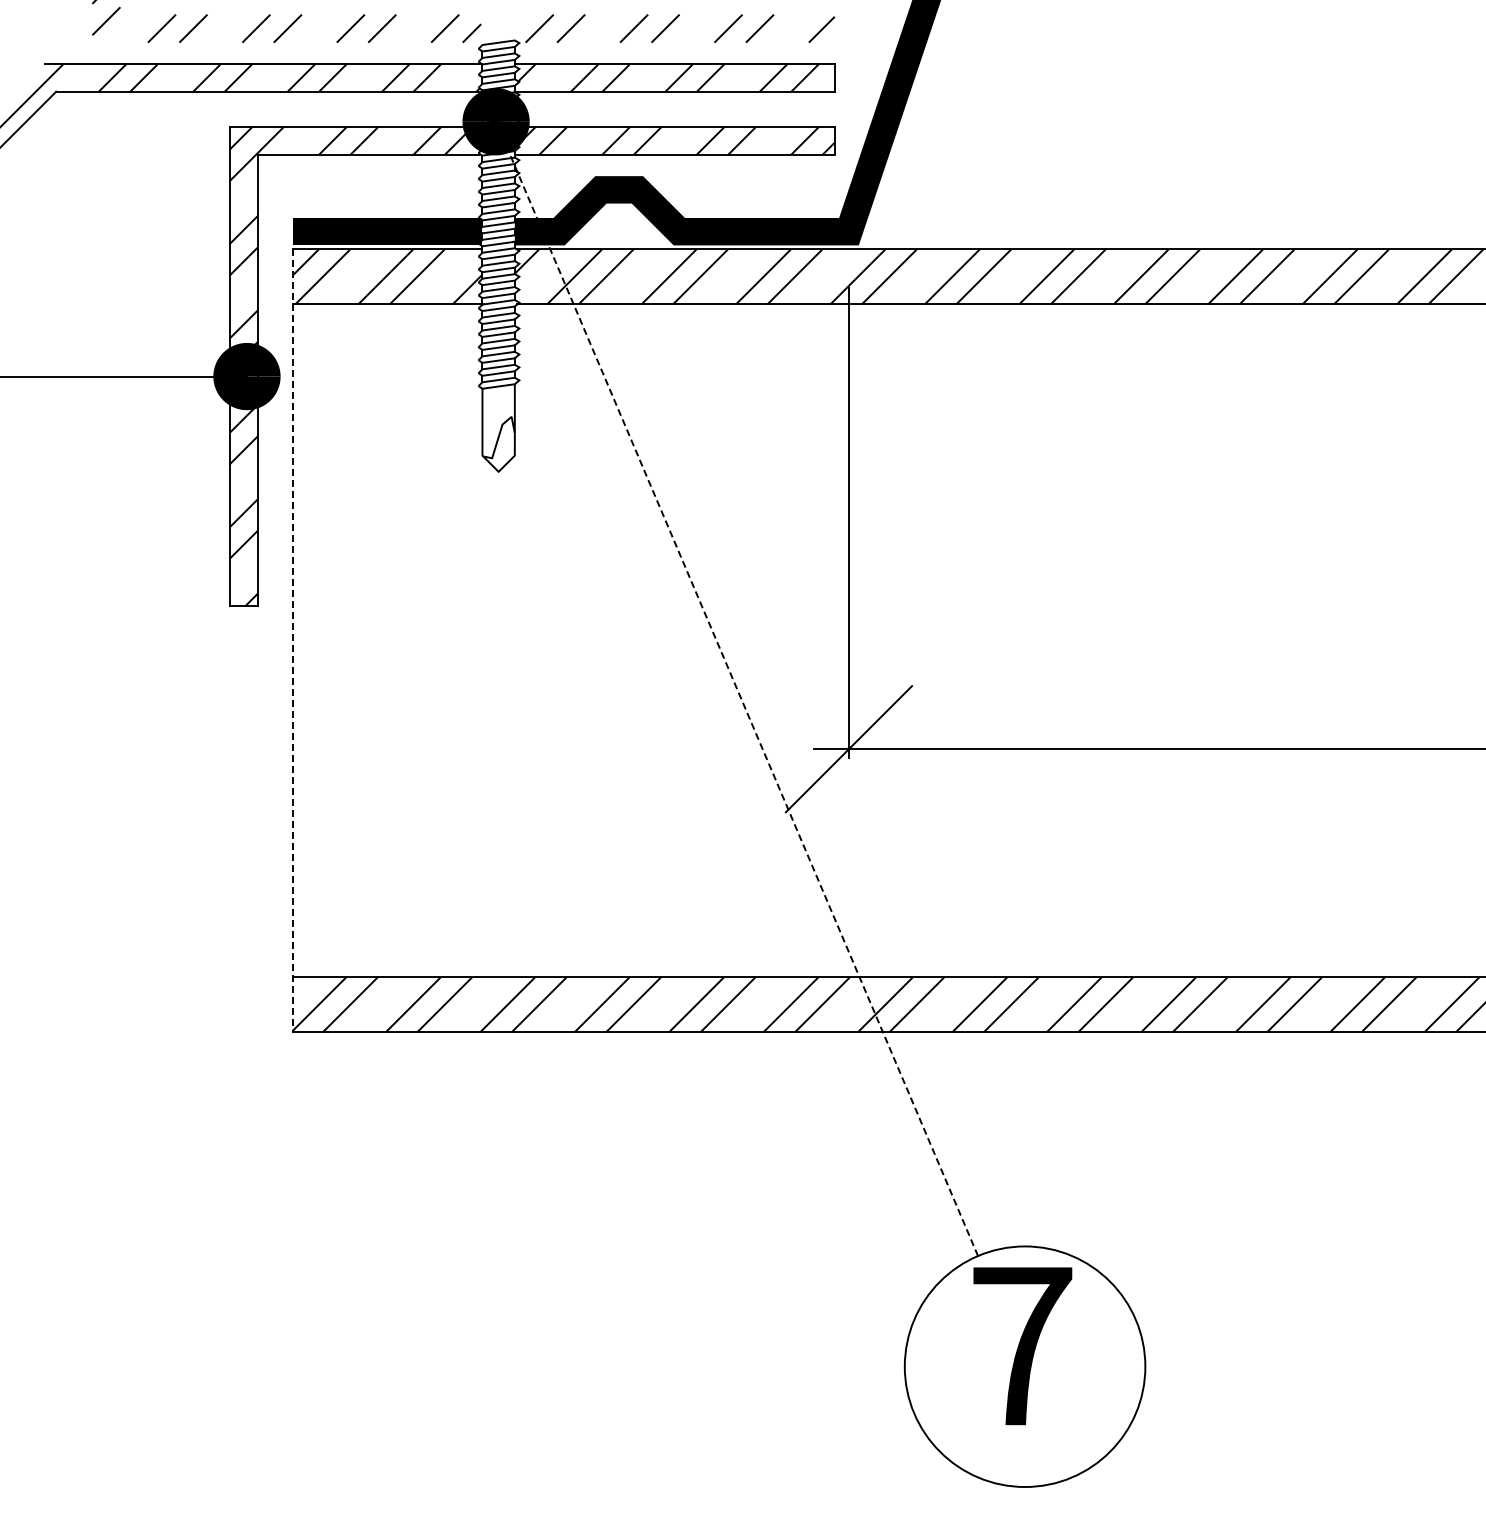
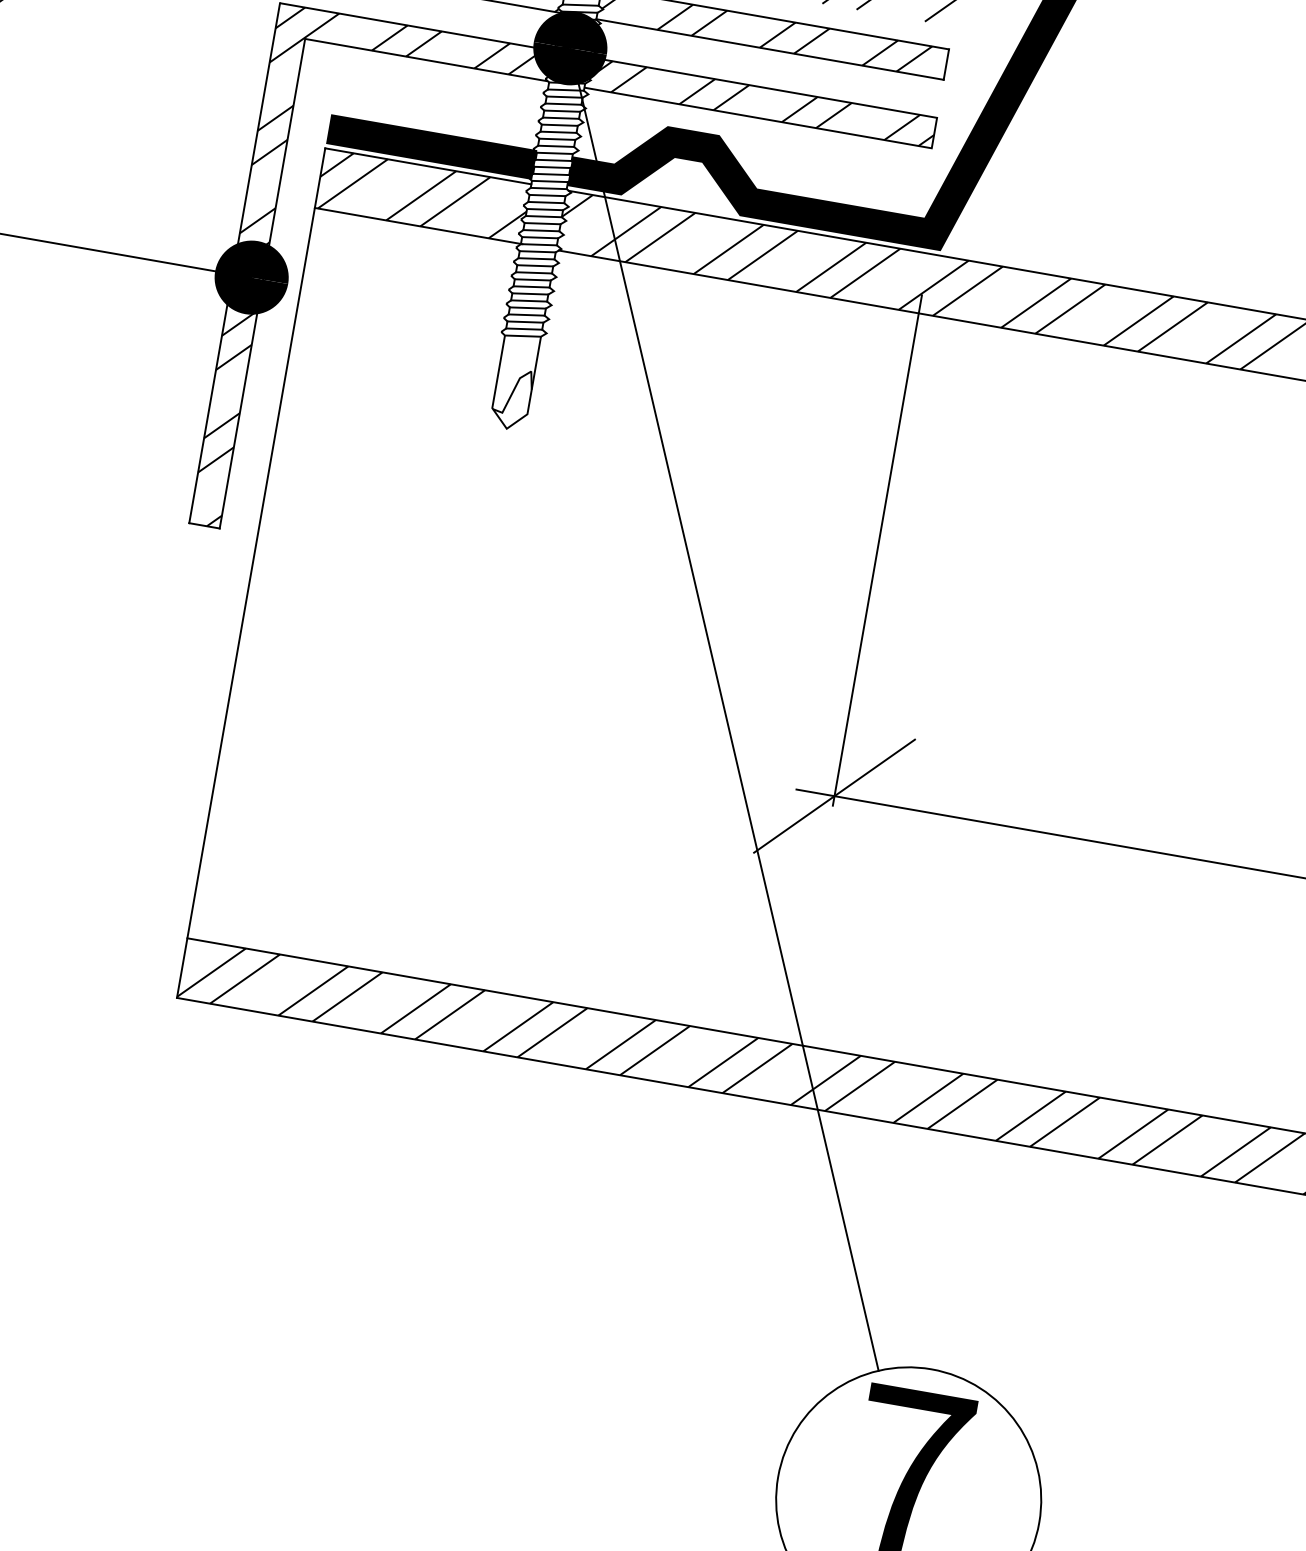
line: (292, 641) -> (250, 573), dashed -> solid
line: (736, 688) -> (723, 709), dashed -> solid

